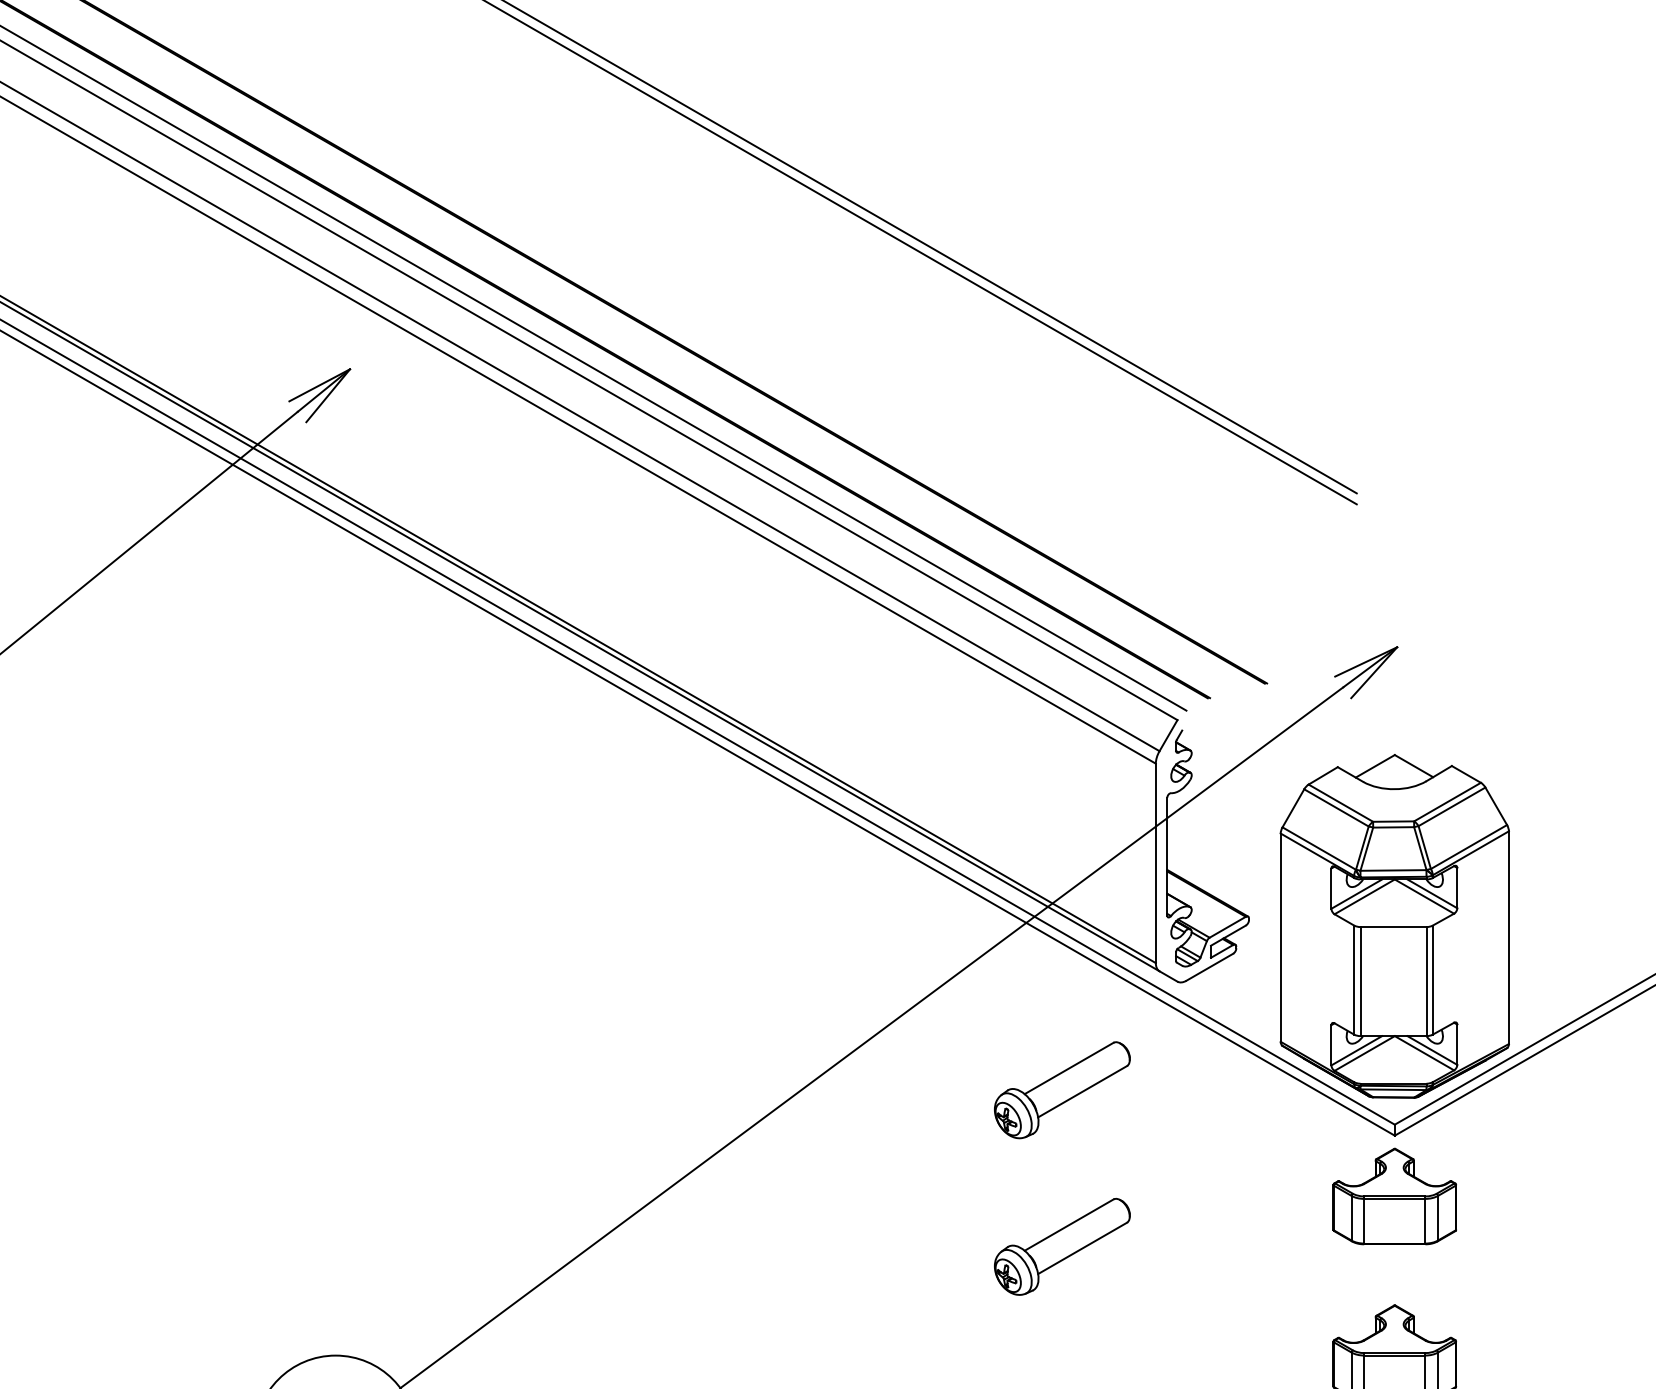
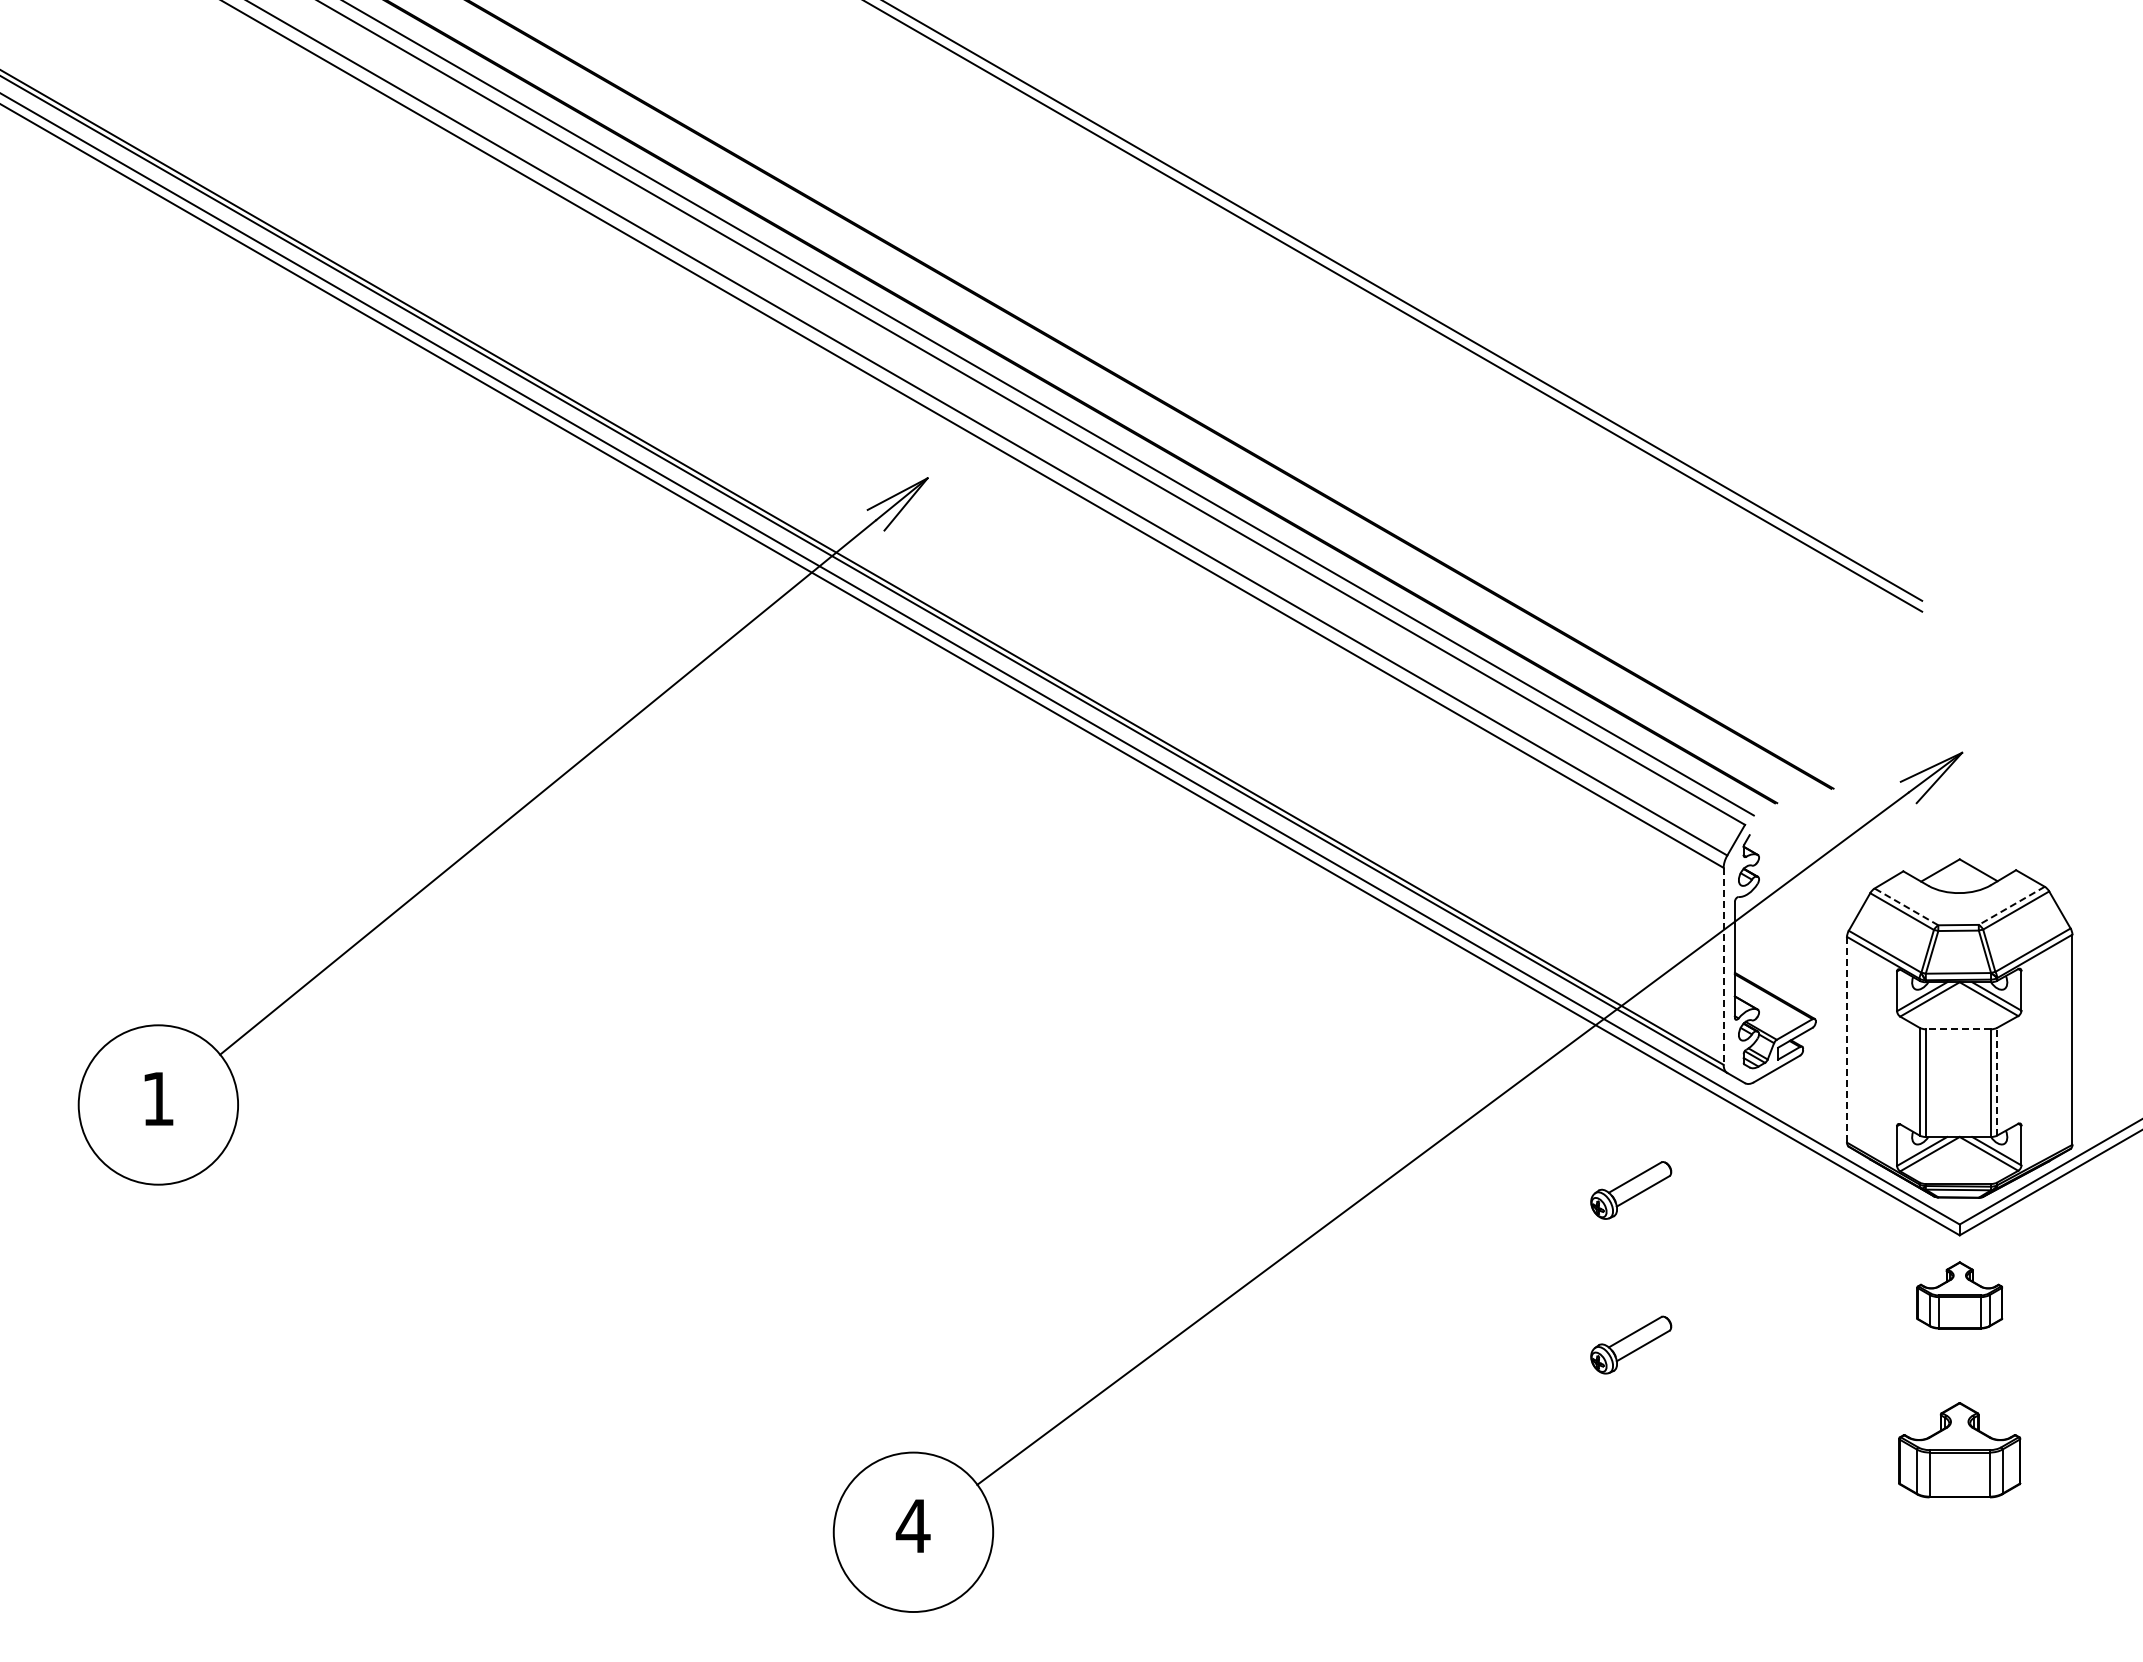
line: (1340, 802) -> (1906, 906), solid -> dashed
line: (1447, 802) -> (2011, 906), solid -> dashed
line: (1155, 863) -> (1723, 966), solid -> dashed
line: (1393, 927) -> (1958, 1029), solid -> dashed
line: (1281, 937) -> (1847, 1039), solid -> dashed
line: (1433, 979) -> (1997, 1081), solid -> dashed
part: (1061, 1090) -> (1630, 1190), size x0.6
part: (1394, 1196) -> (1959, 1295), size x0.7
part: (1061, 1246) -> (1630, 1344), size x0.6

